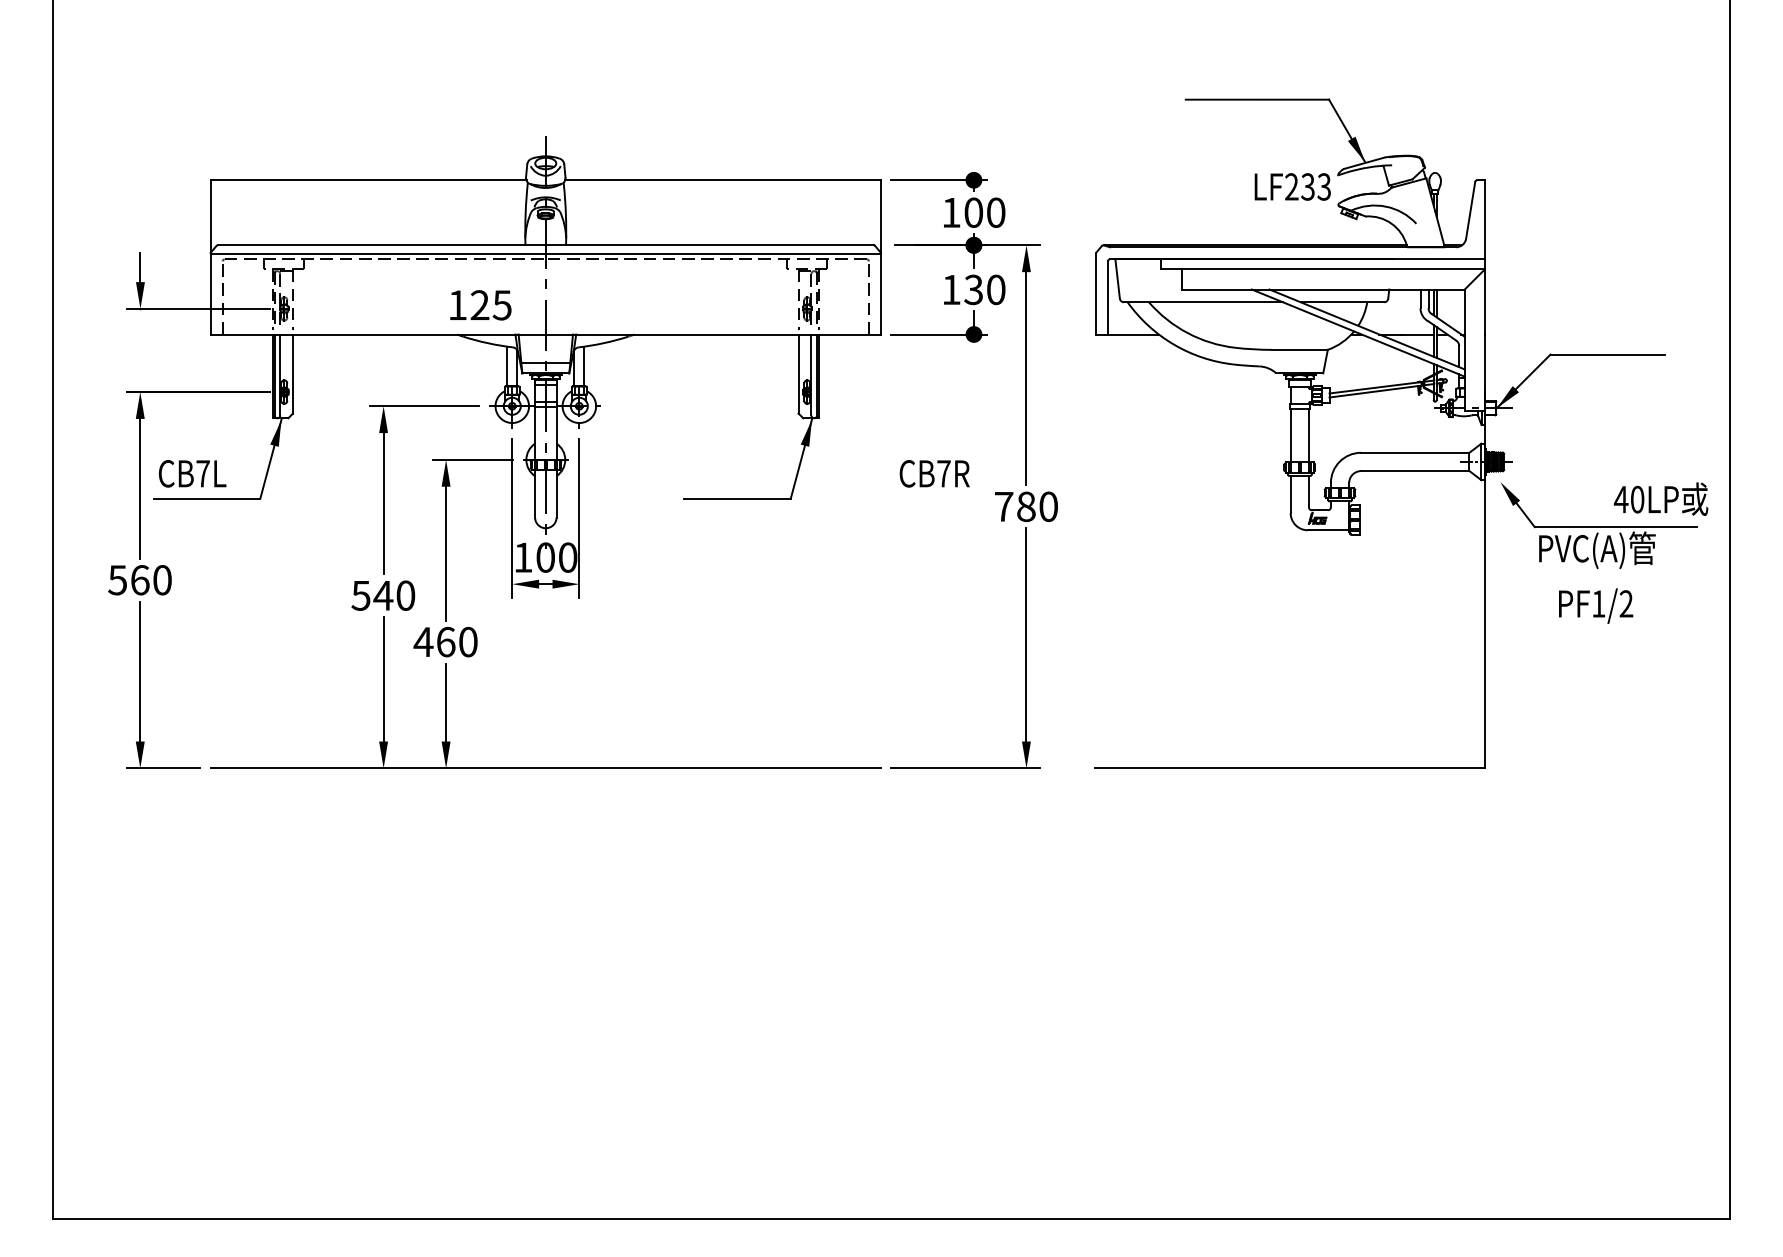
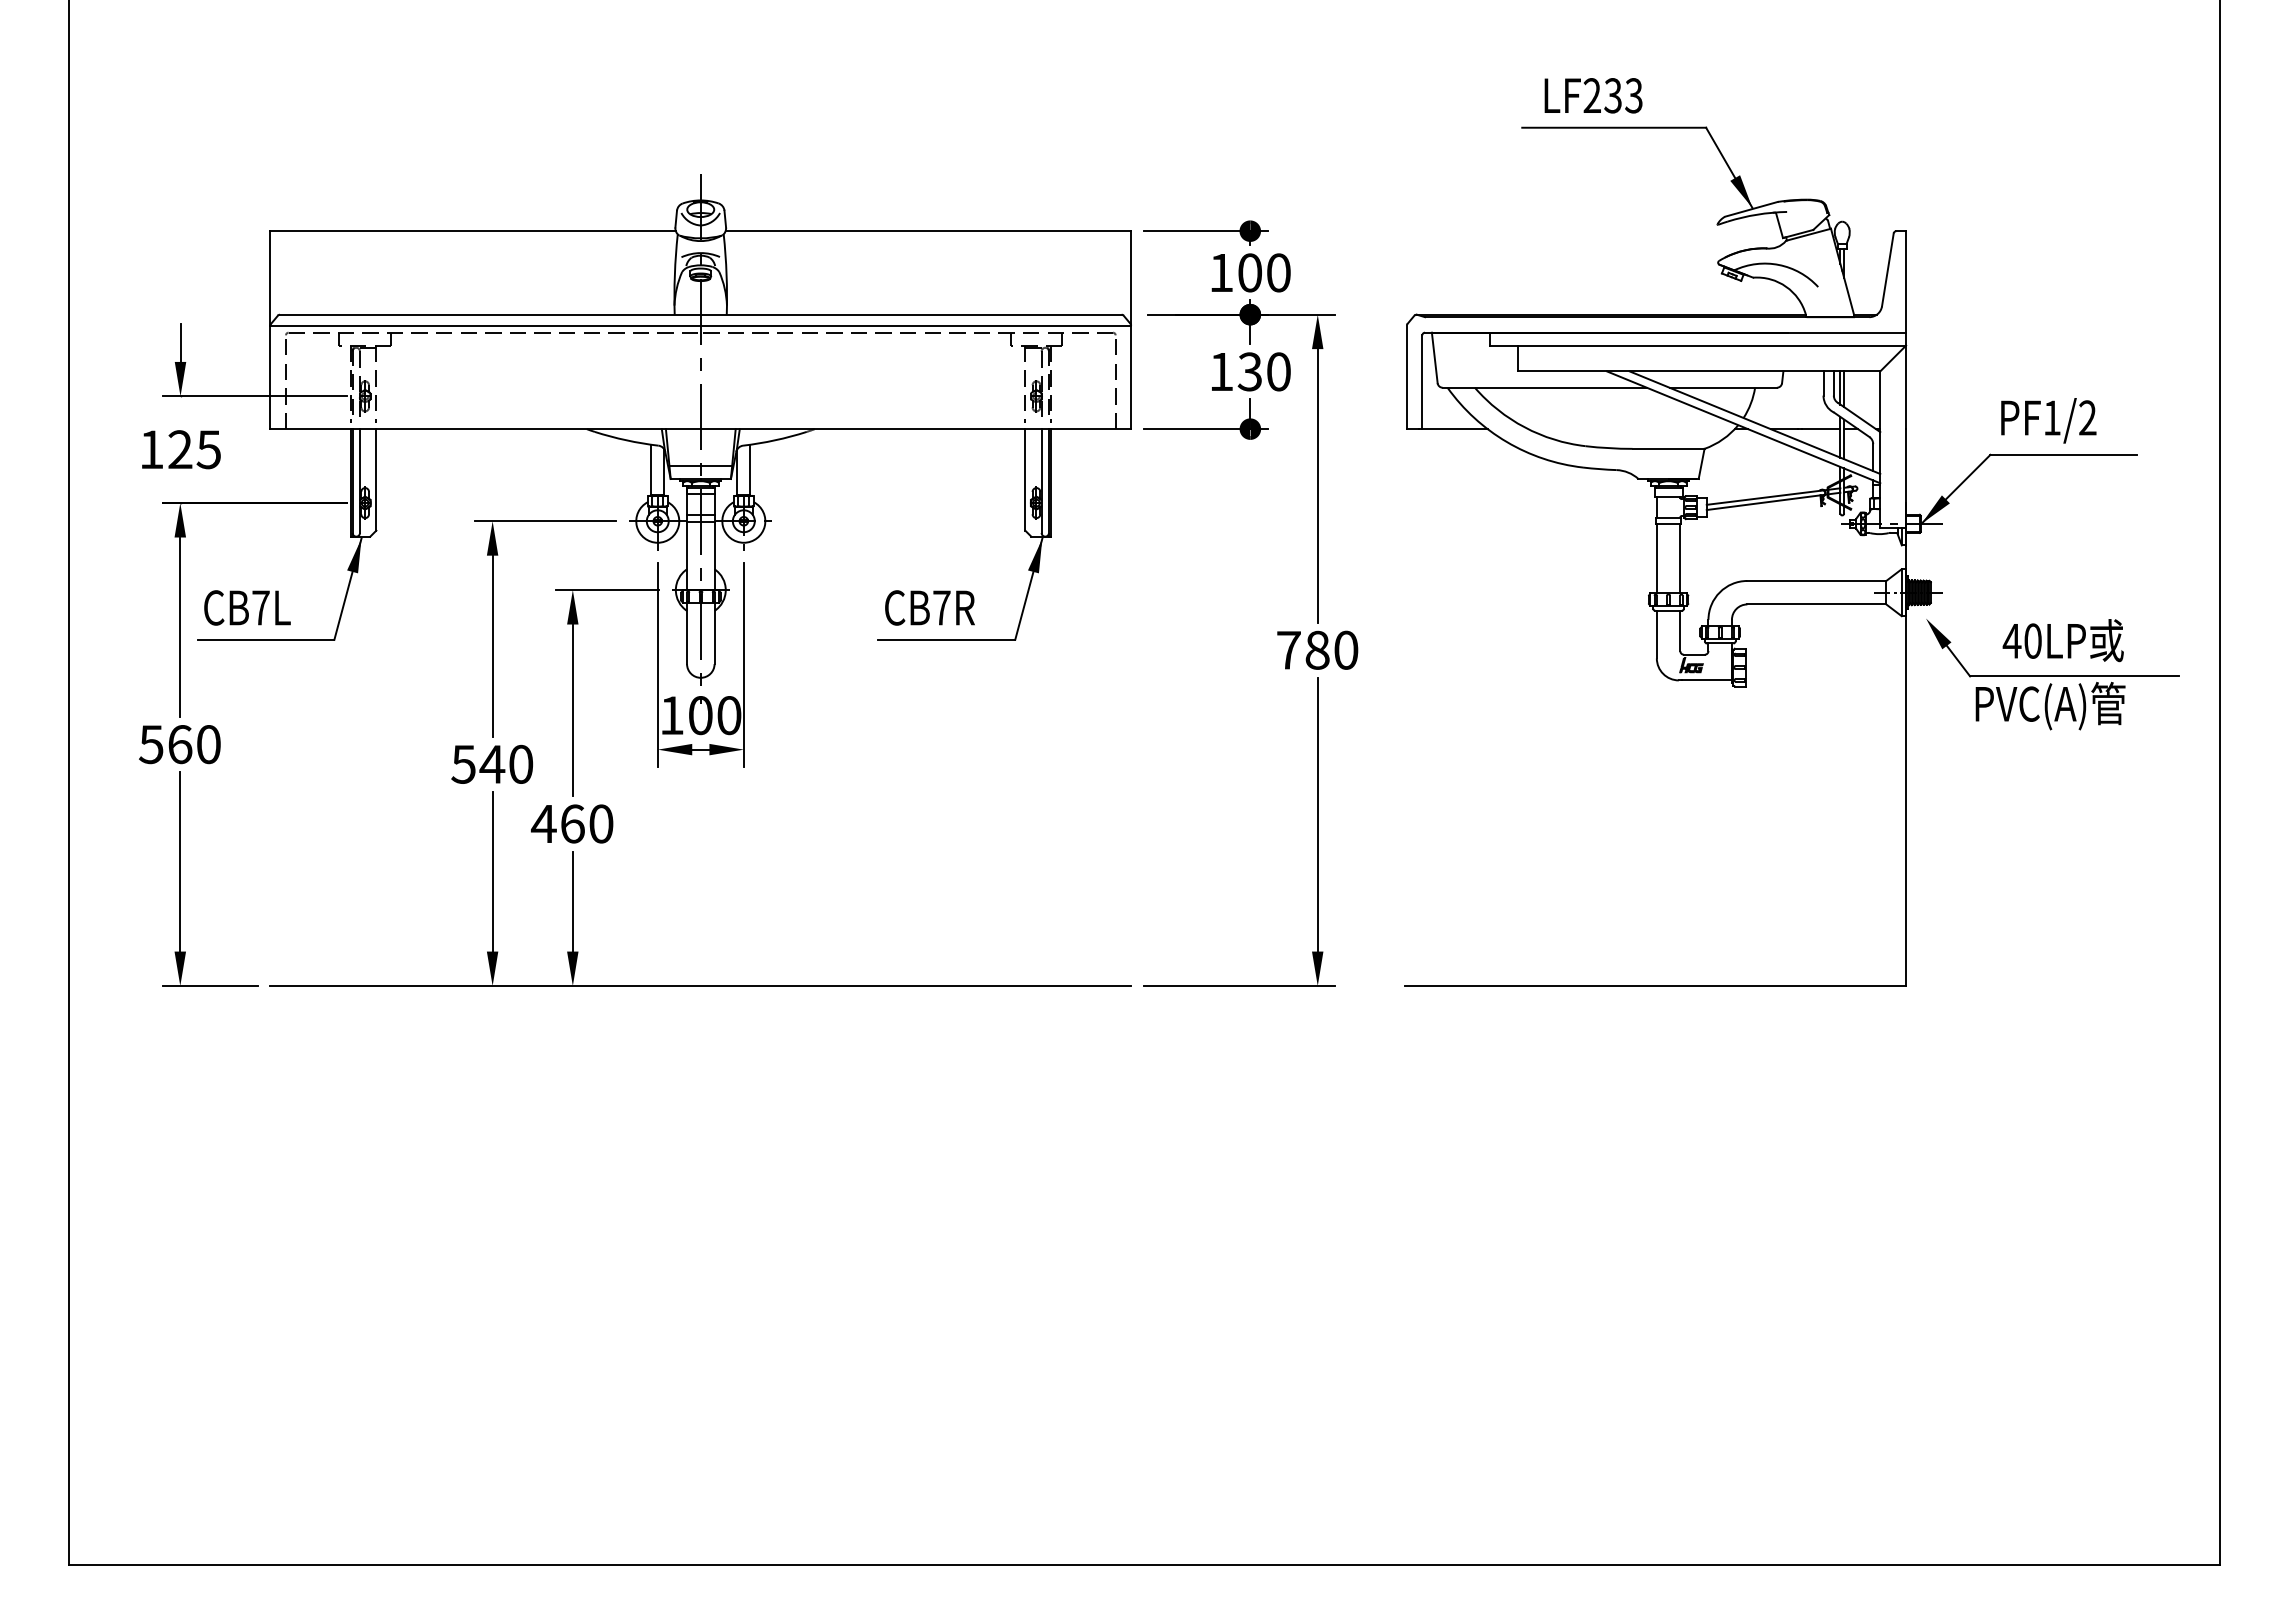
text: (1292, 186) -> (1593, 95), moved
text: (480, 305) -> (181, 449), moved
text: (934, 473) -> (929, 607), moved
text: (1660, 499) -> (2062, 640), moved
text: (1595, 605) -> (2048, 420), moved

